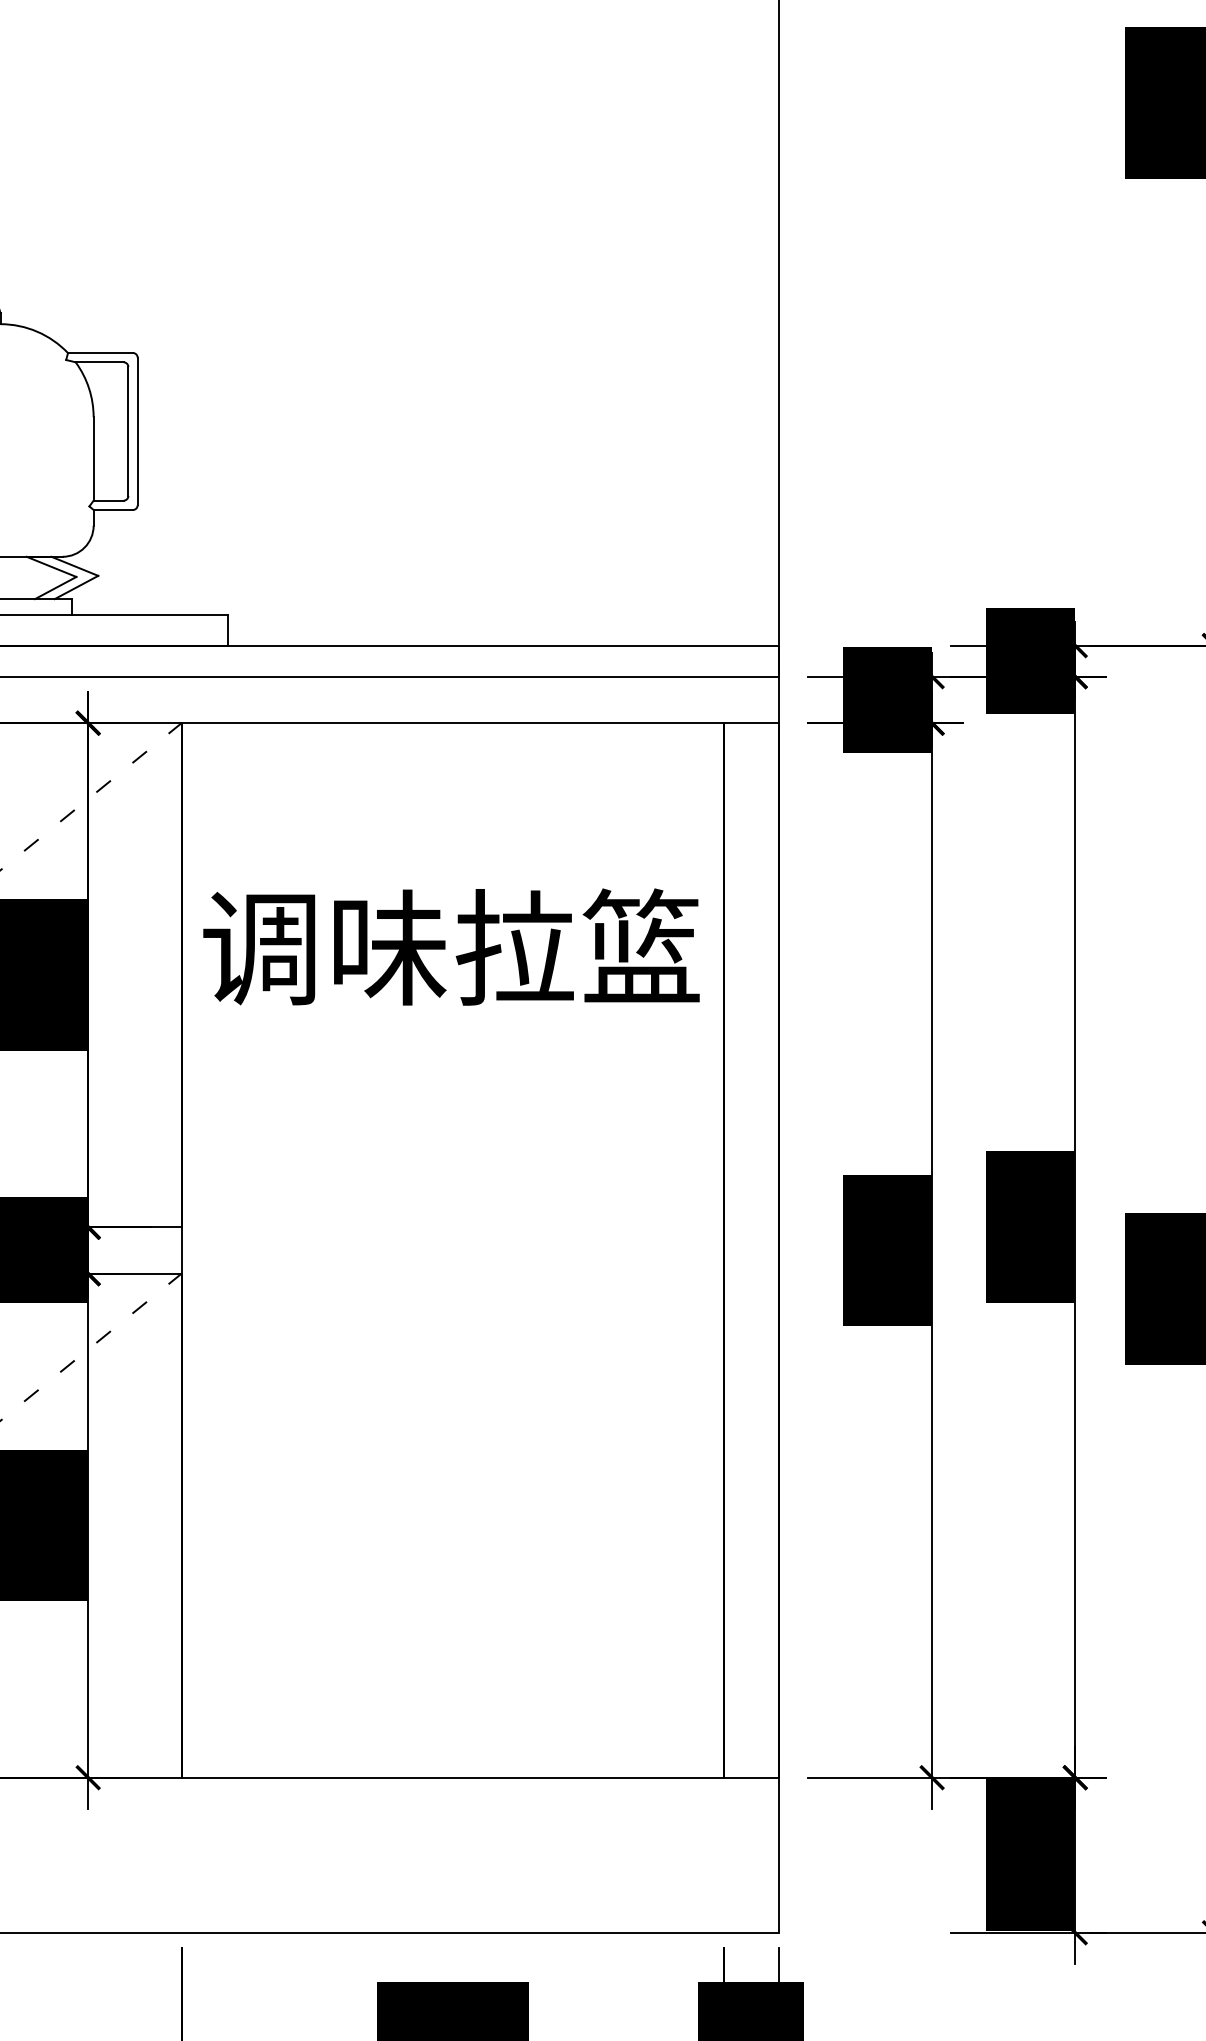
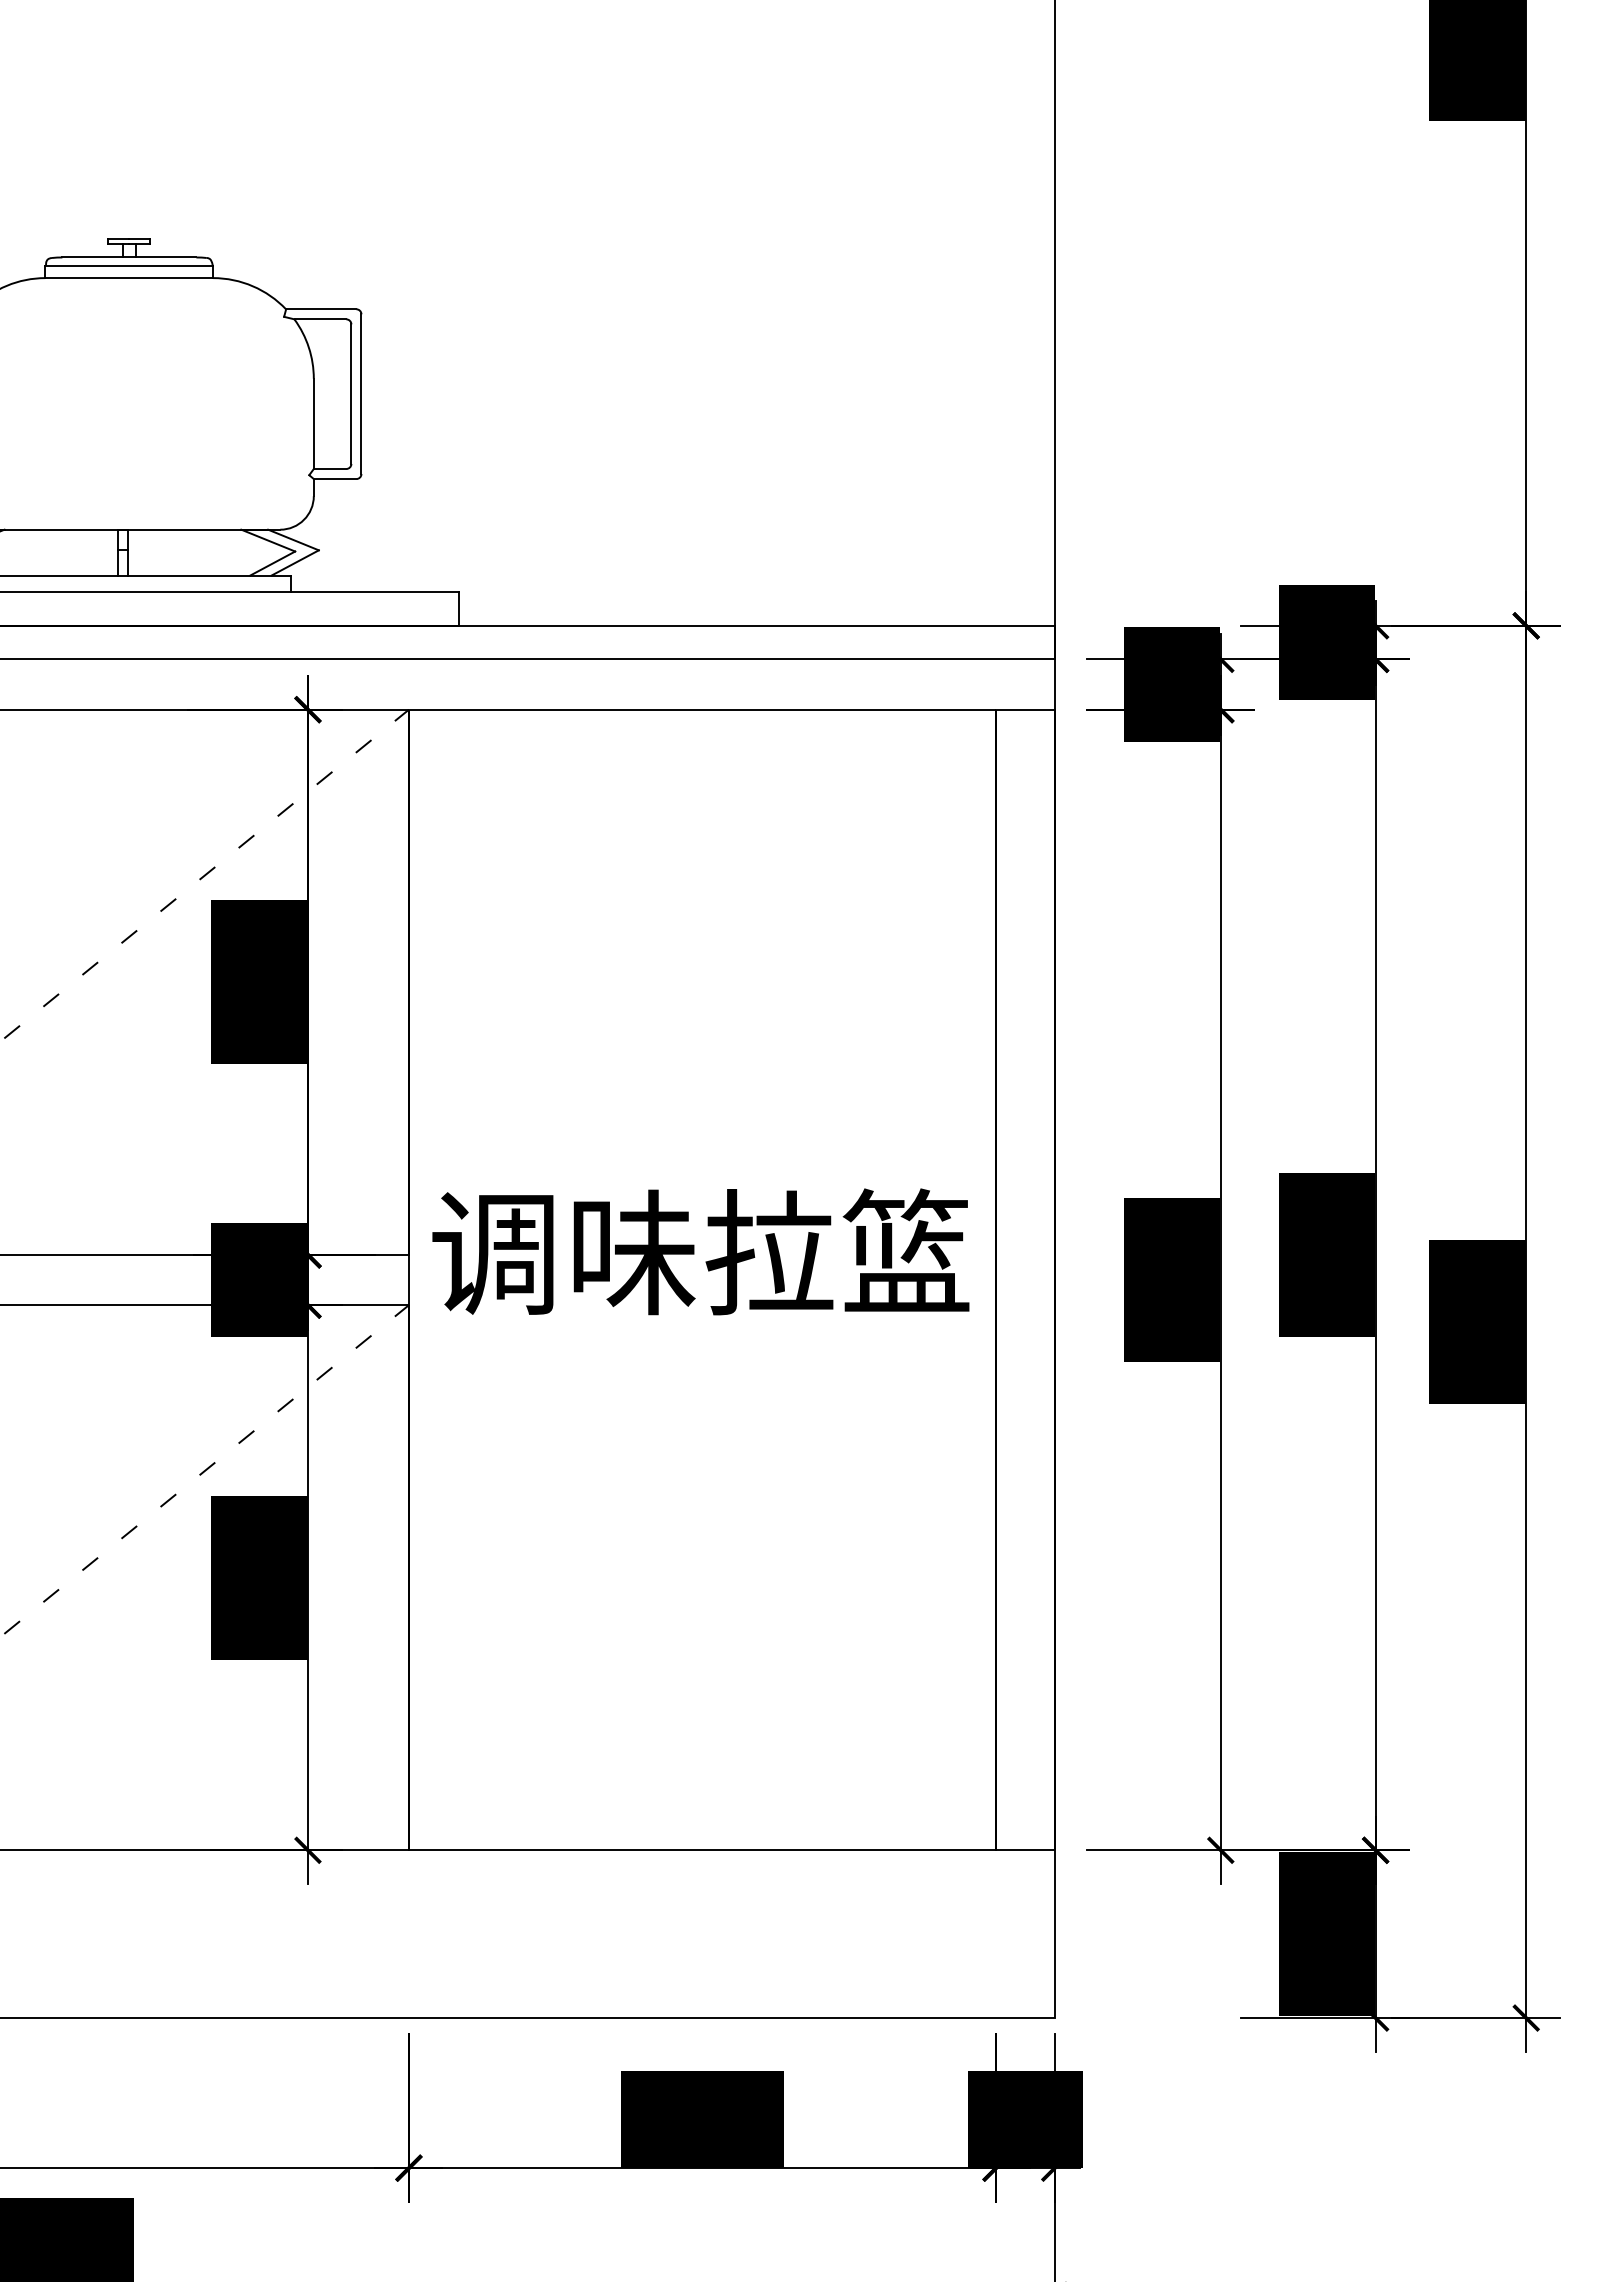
text: (451, 946) -> (700, 1251), moved

